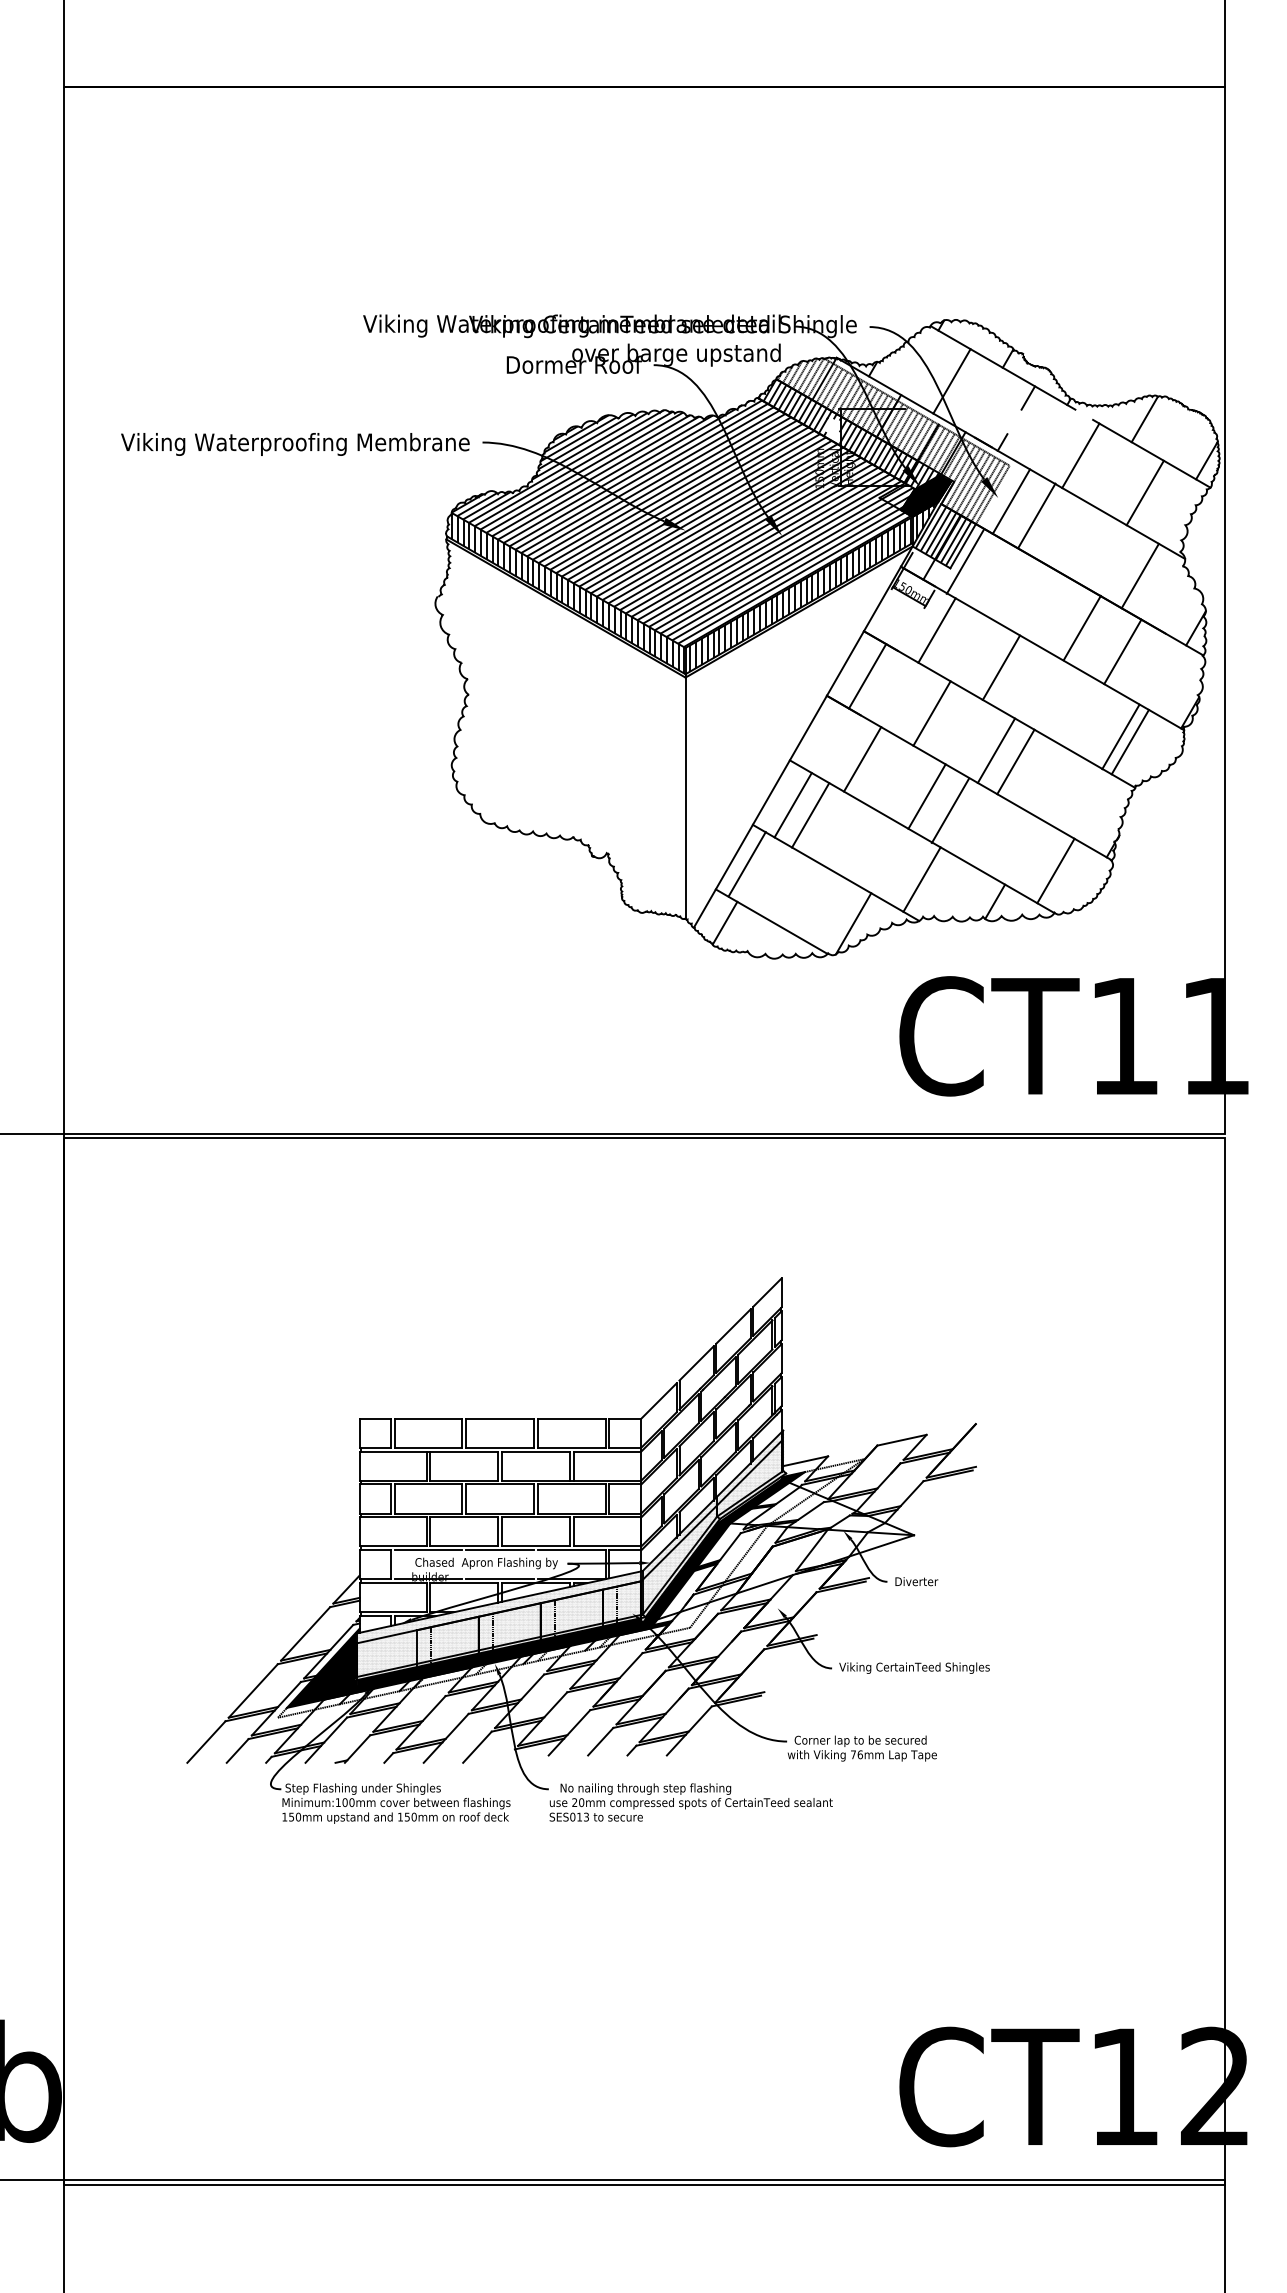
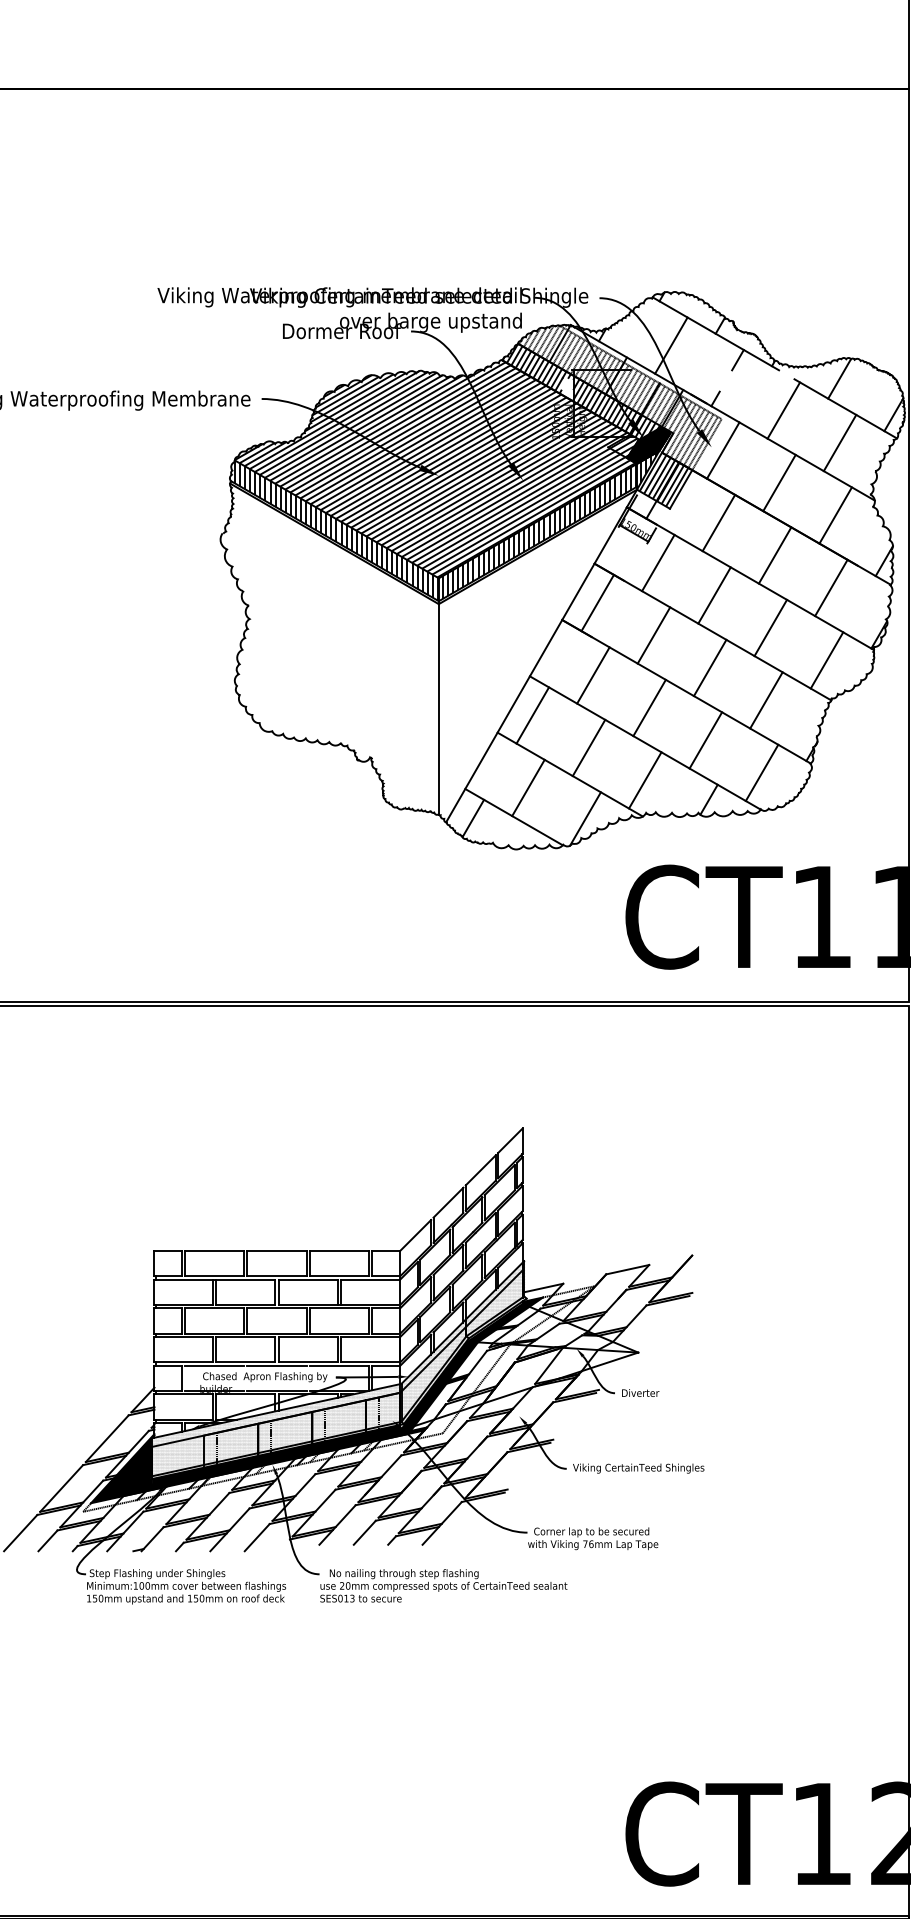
line: (1036, 515) -> (779, 482), moved
line: (965, 561) -> (718, 522), moved
line: (1081, 627) -> (830, 587), moved
line: (1122, 651) -> (774, 555), moved
line: (1120, 736) -> (770, 627), moved
line: (1015, 761) -> (766, 700), moved
line: (950, 810) -> (705, 740), moved
line: (810, 815) -> (588, 748), moved
line: (746, 864) -> (527, 788), moved

